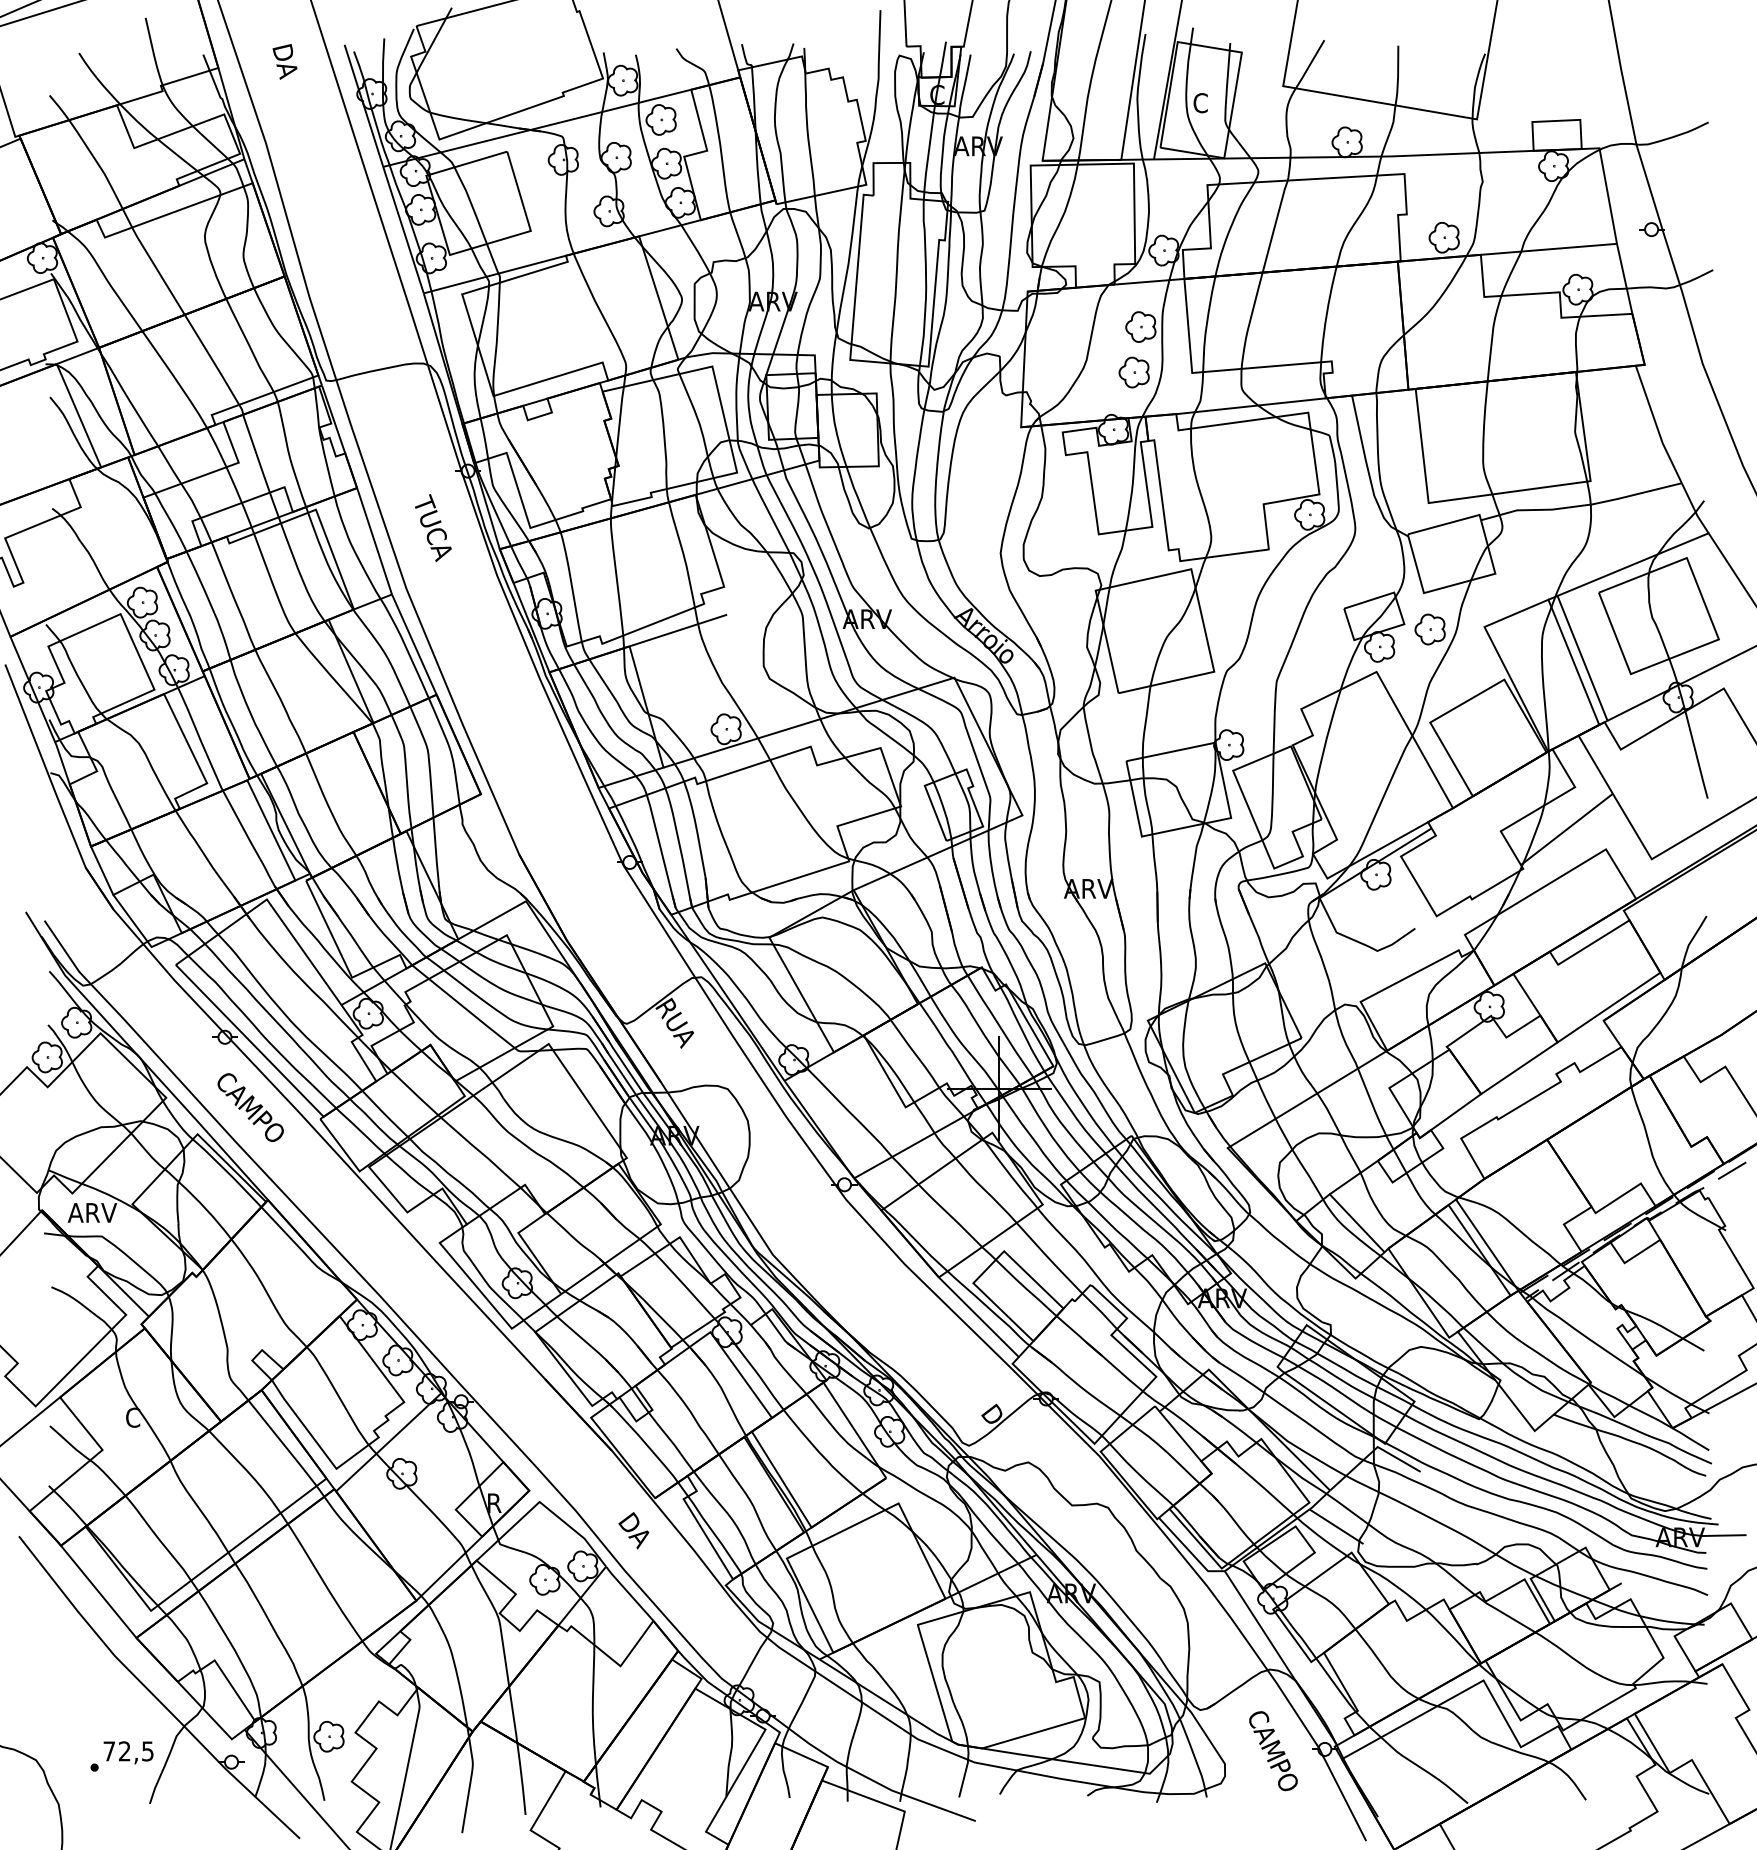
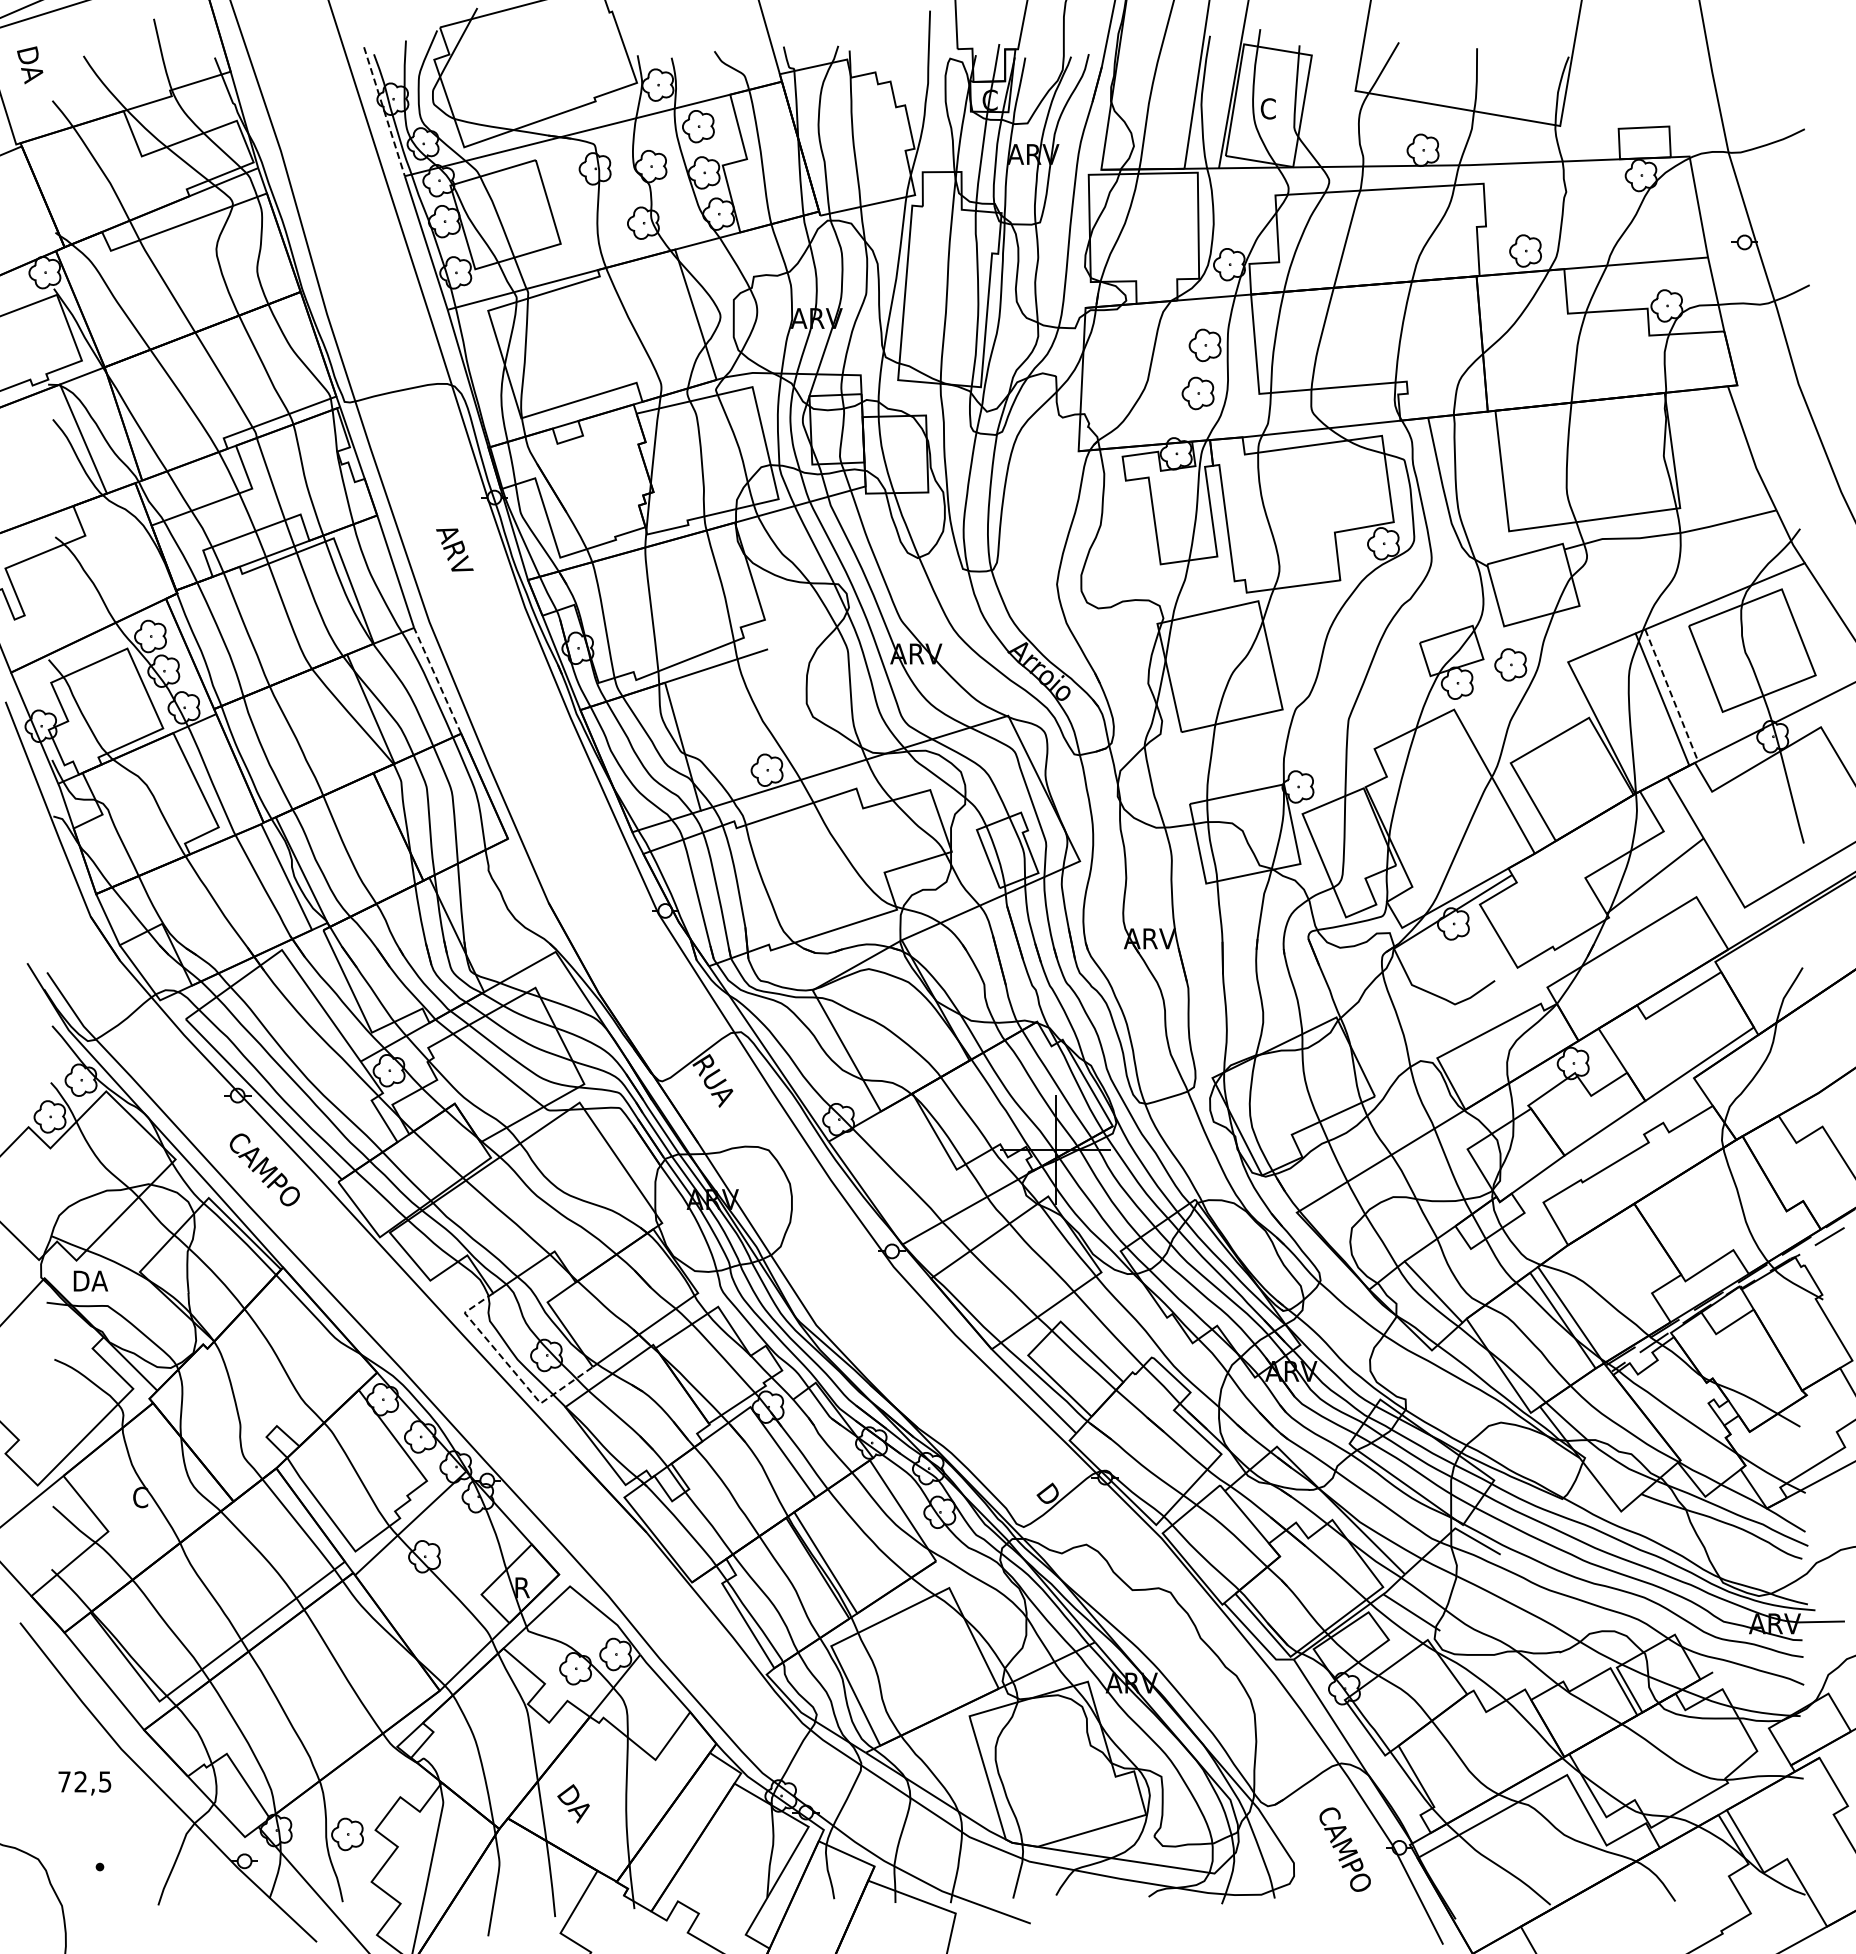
text: (285, 62) -> (30, 65), moved
line: (363, 105) -> (384, 111), solid -> dashed
text: (432, 527) -> (456, 557), TUCA -> ARV
line: (414, 644) -> (437, 680), solid -> dashed
line: (1582, 658) -> (1671, 695), solid -> dashed
text: (92, 1212) -> (97, 1280), ARV -> DA
line: (484, 1296) -> (511, 1369), solid -> dashed
text: (633, 1530) -> (573, 1803), moved
text: (128, 1752) -> (84, 1783), moved

